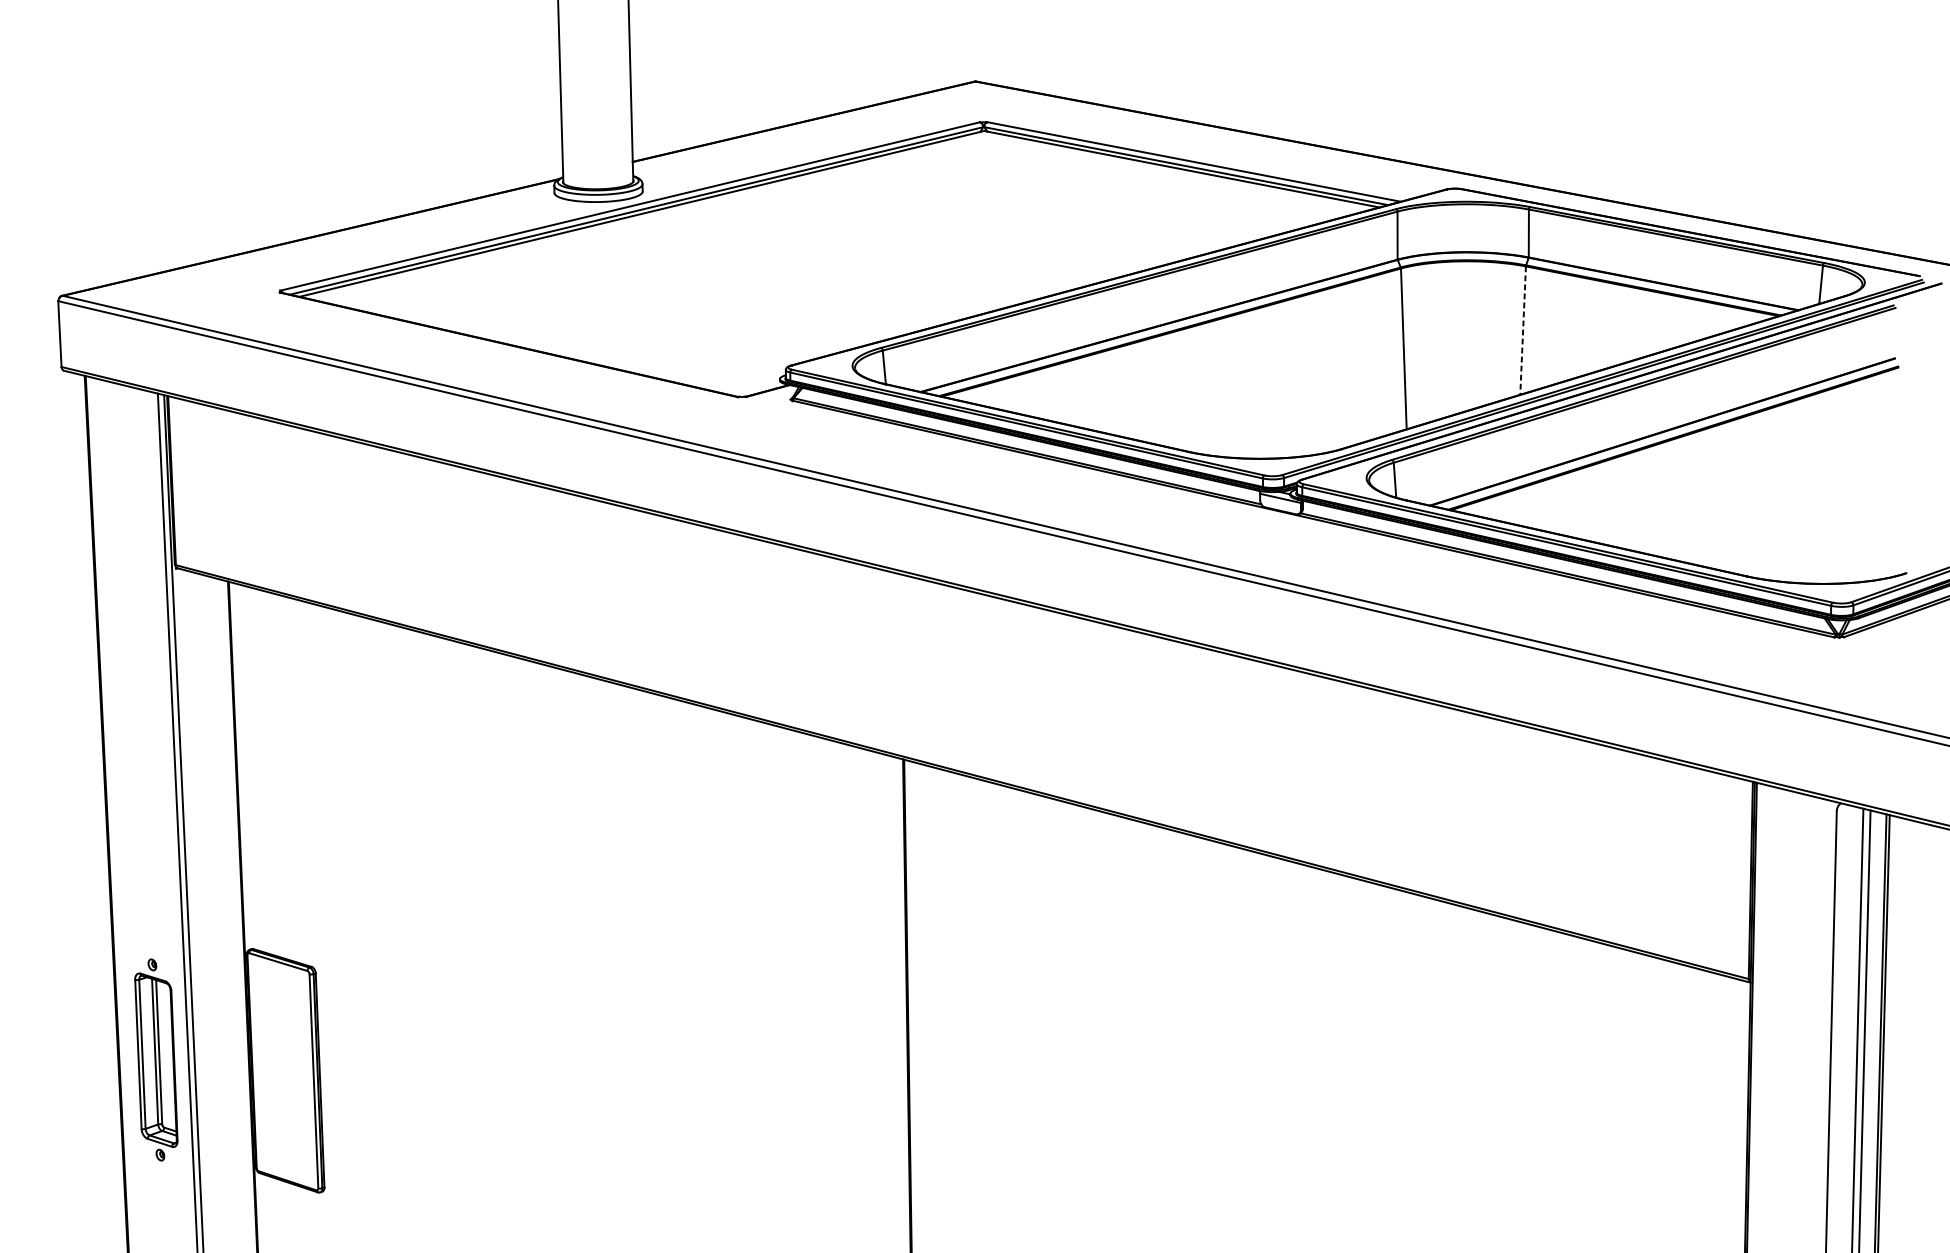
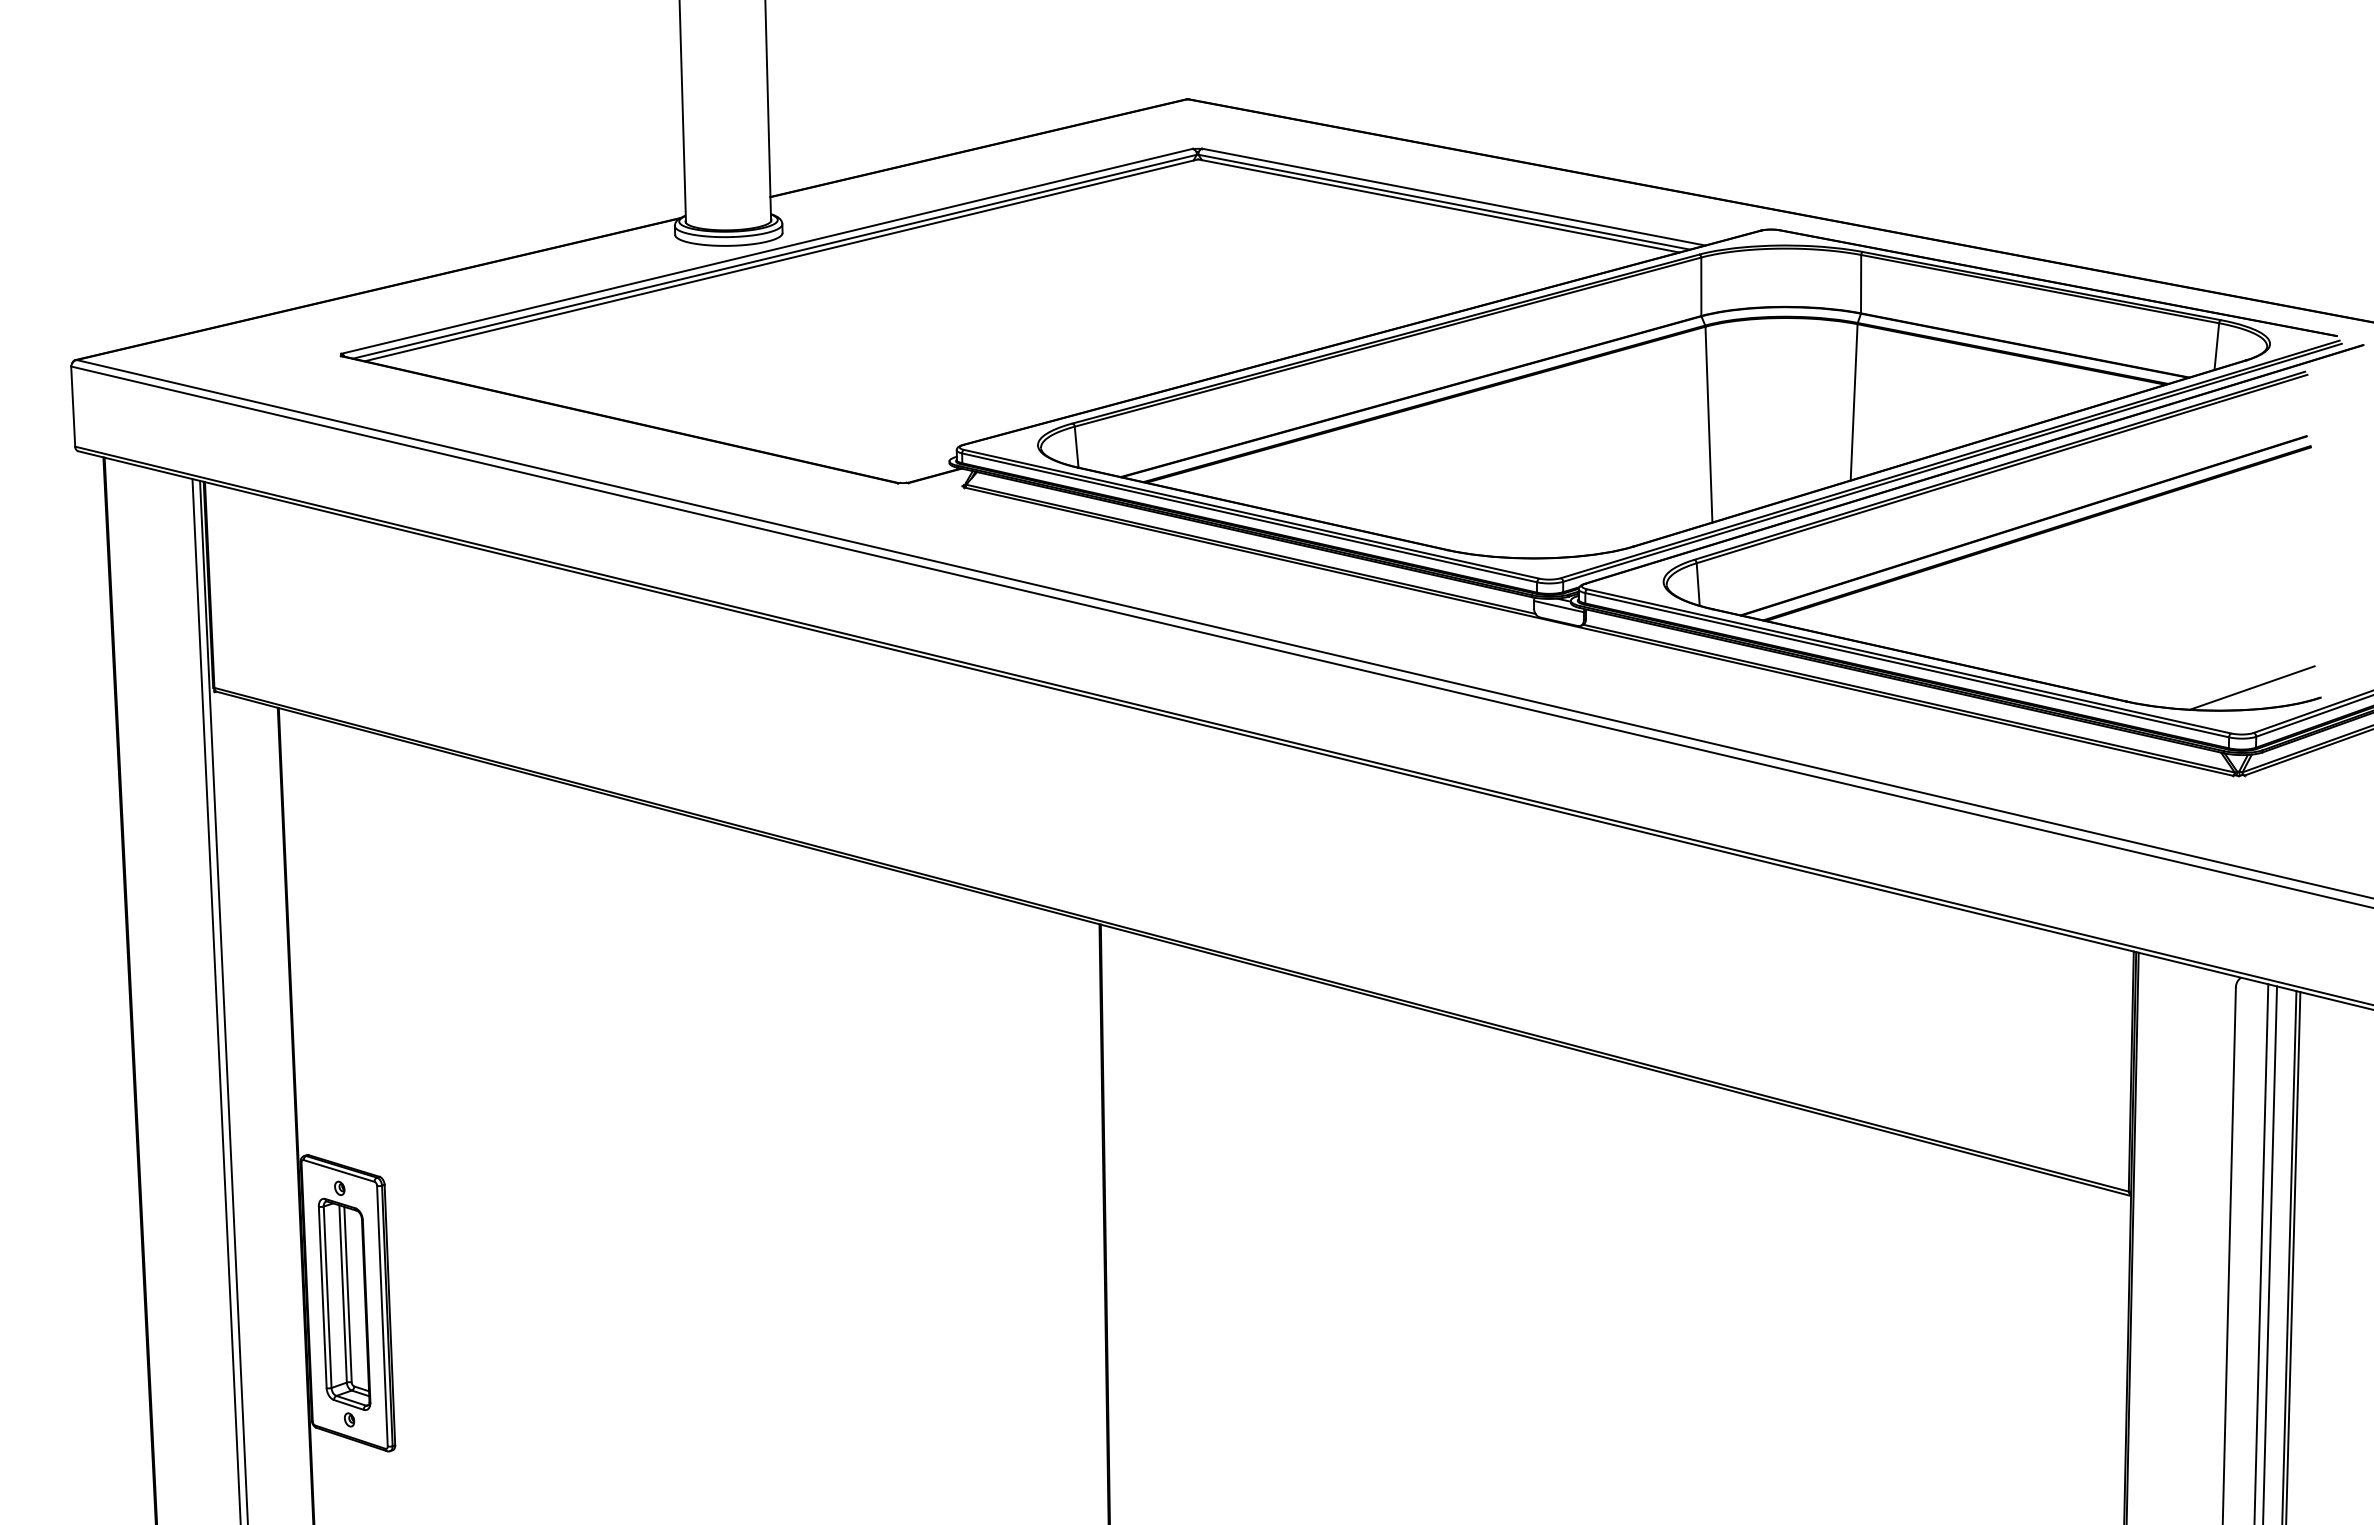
line: (1523, 330) -> (1854, 402), dashed -> solid
line: (1849, 564) -> (2251, 687), added
part: (156, 1059) -> (344, 1303), moved

